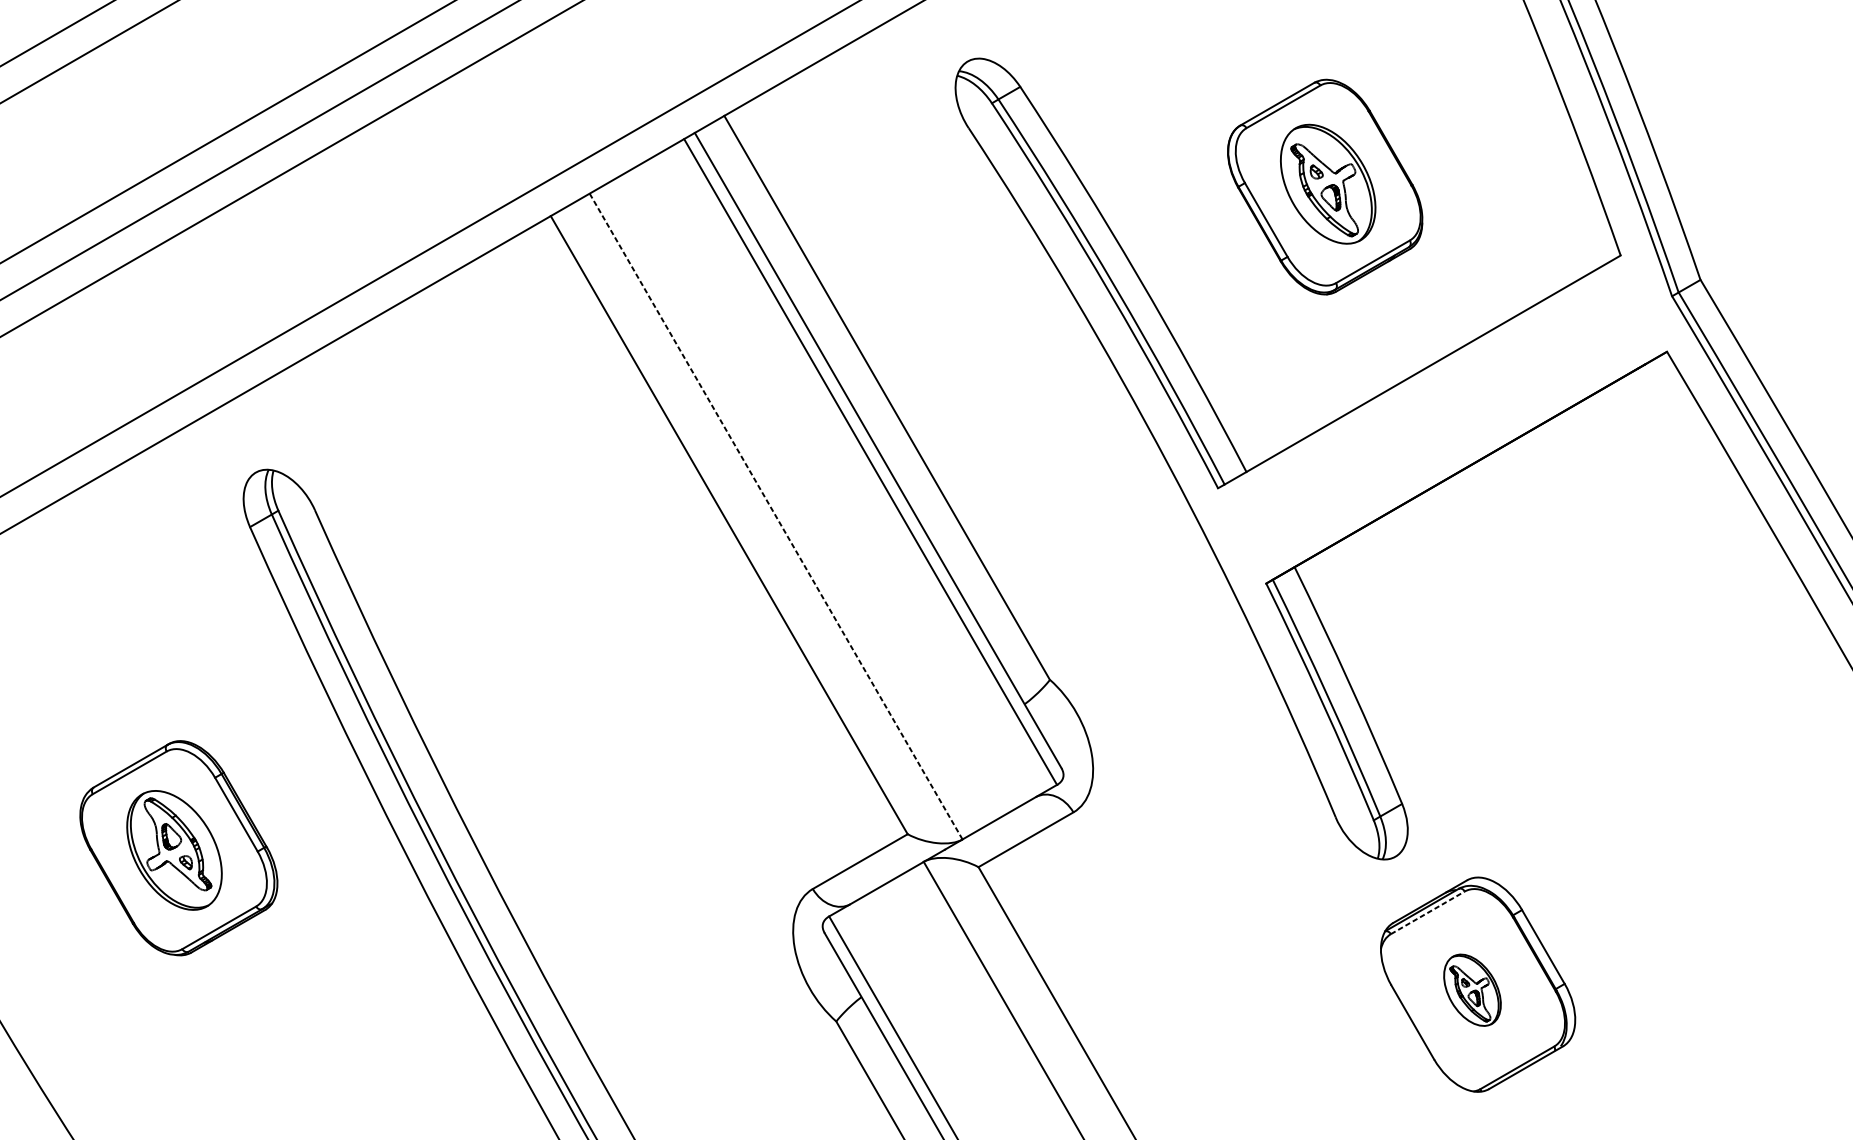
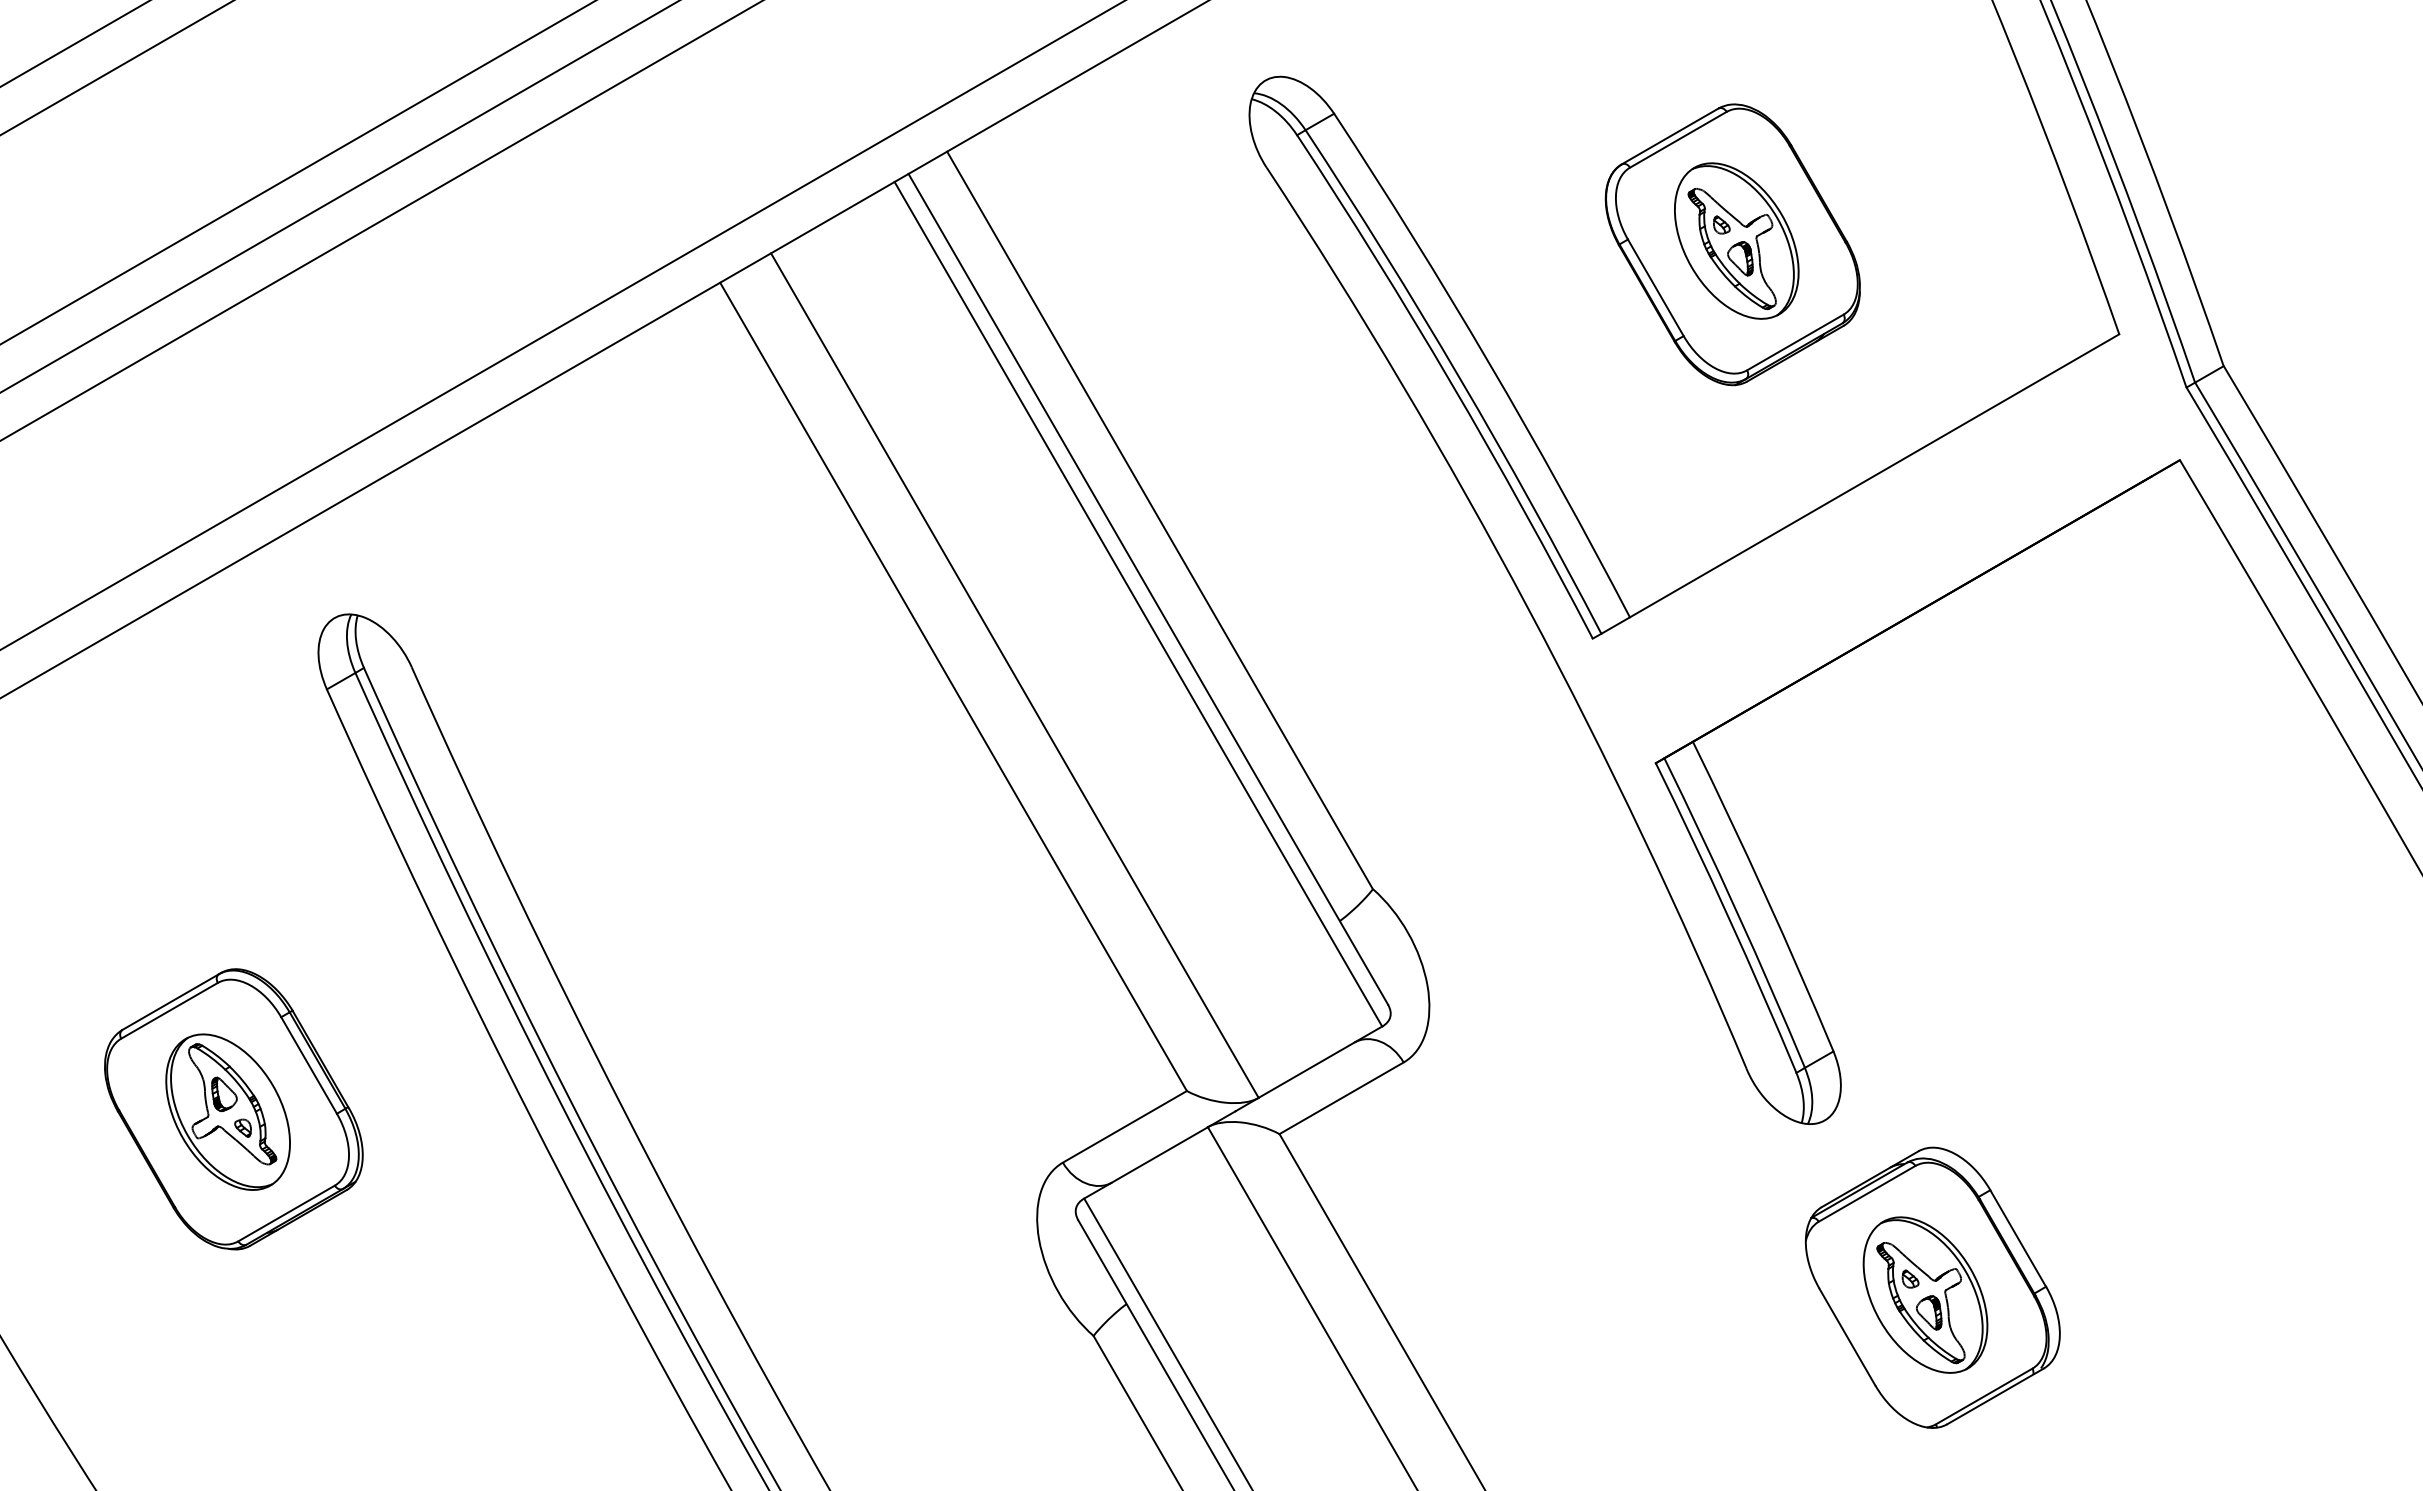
line: (775, 516) -> (1014, 675), dashed -> solid
line: (1428, 912) -> (1867, 1193), dashed -> solid
part: (1472, 989) -> (1925, 1294), size x1.67

